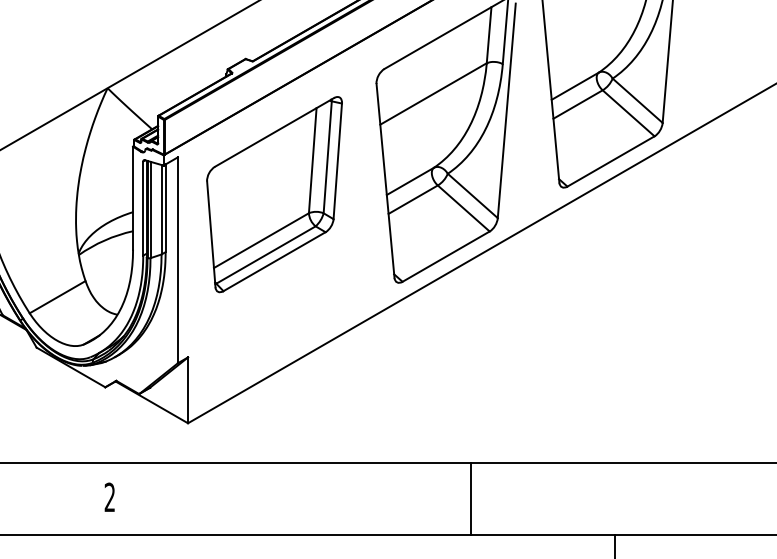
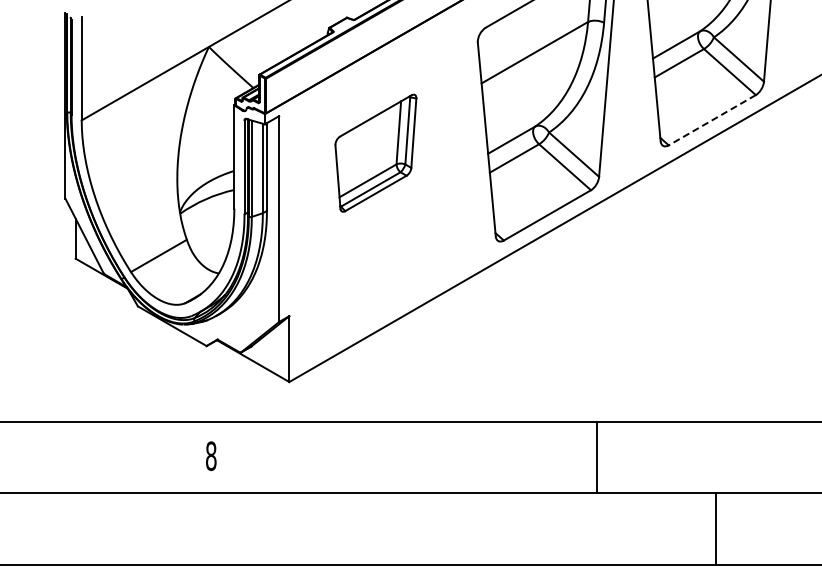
line: (610, 161) -> (711, 120), solid -> dashed
part: (274, 193) -> (375, 152), size x0.6
text: (110, 497) -> (211, 456), 2 -> 8
line: (471, 498) -> (597, 457), moved

